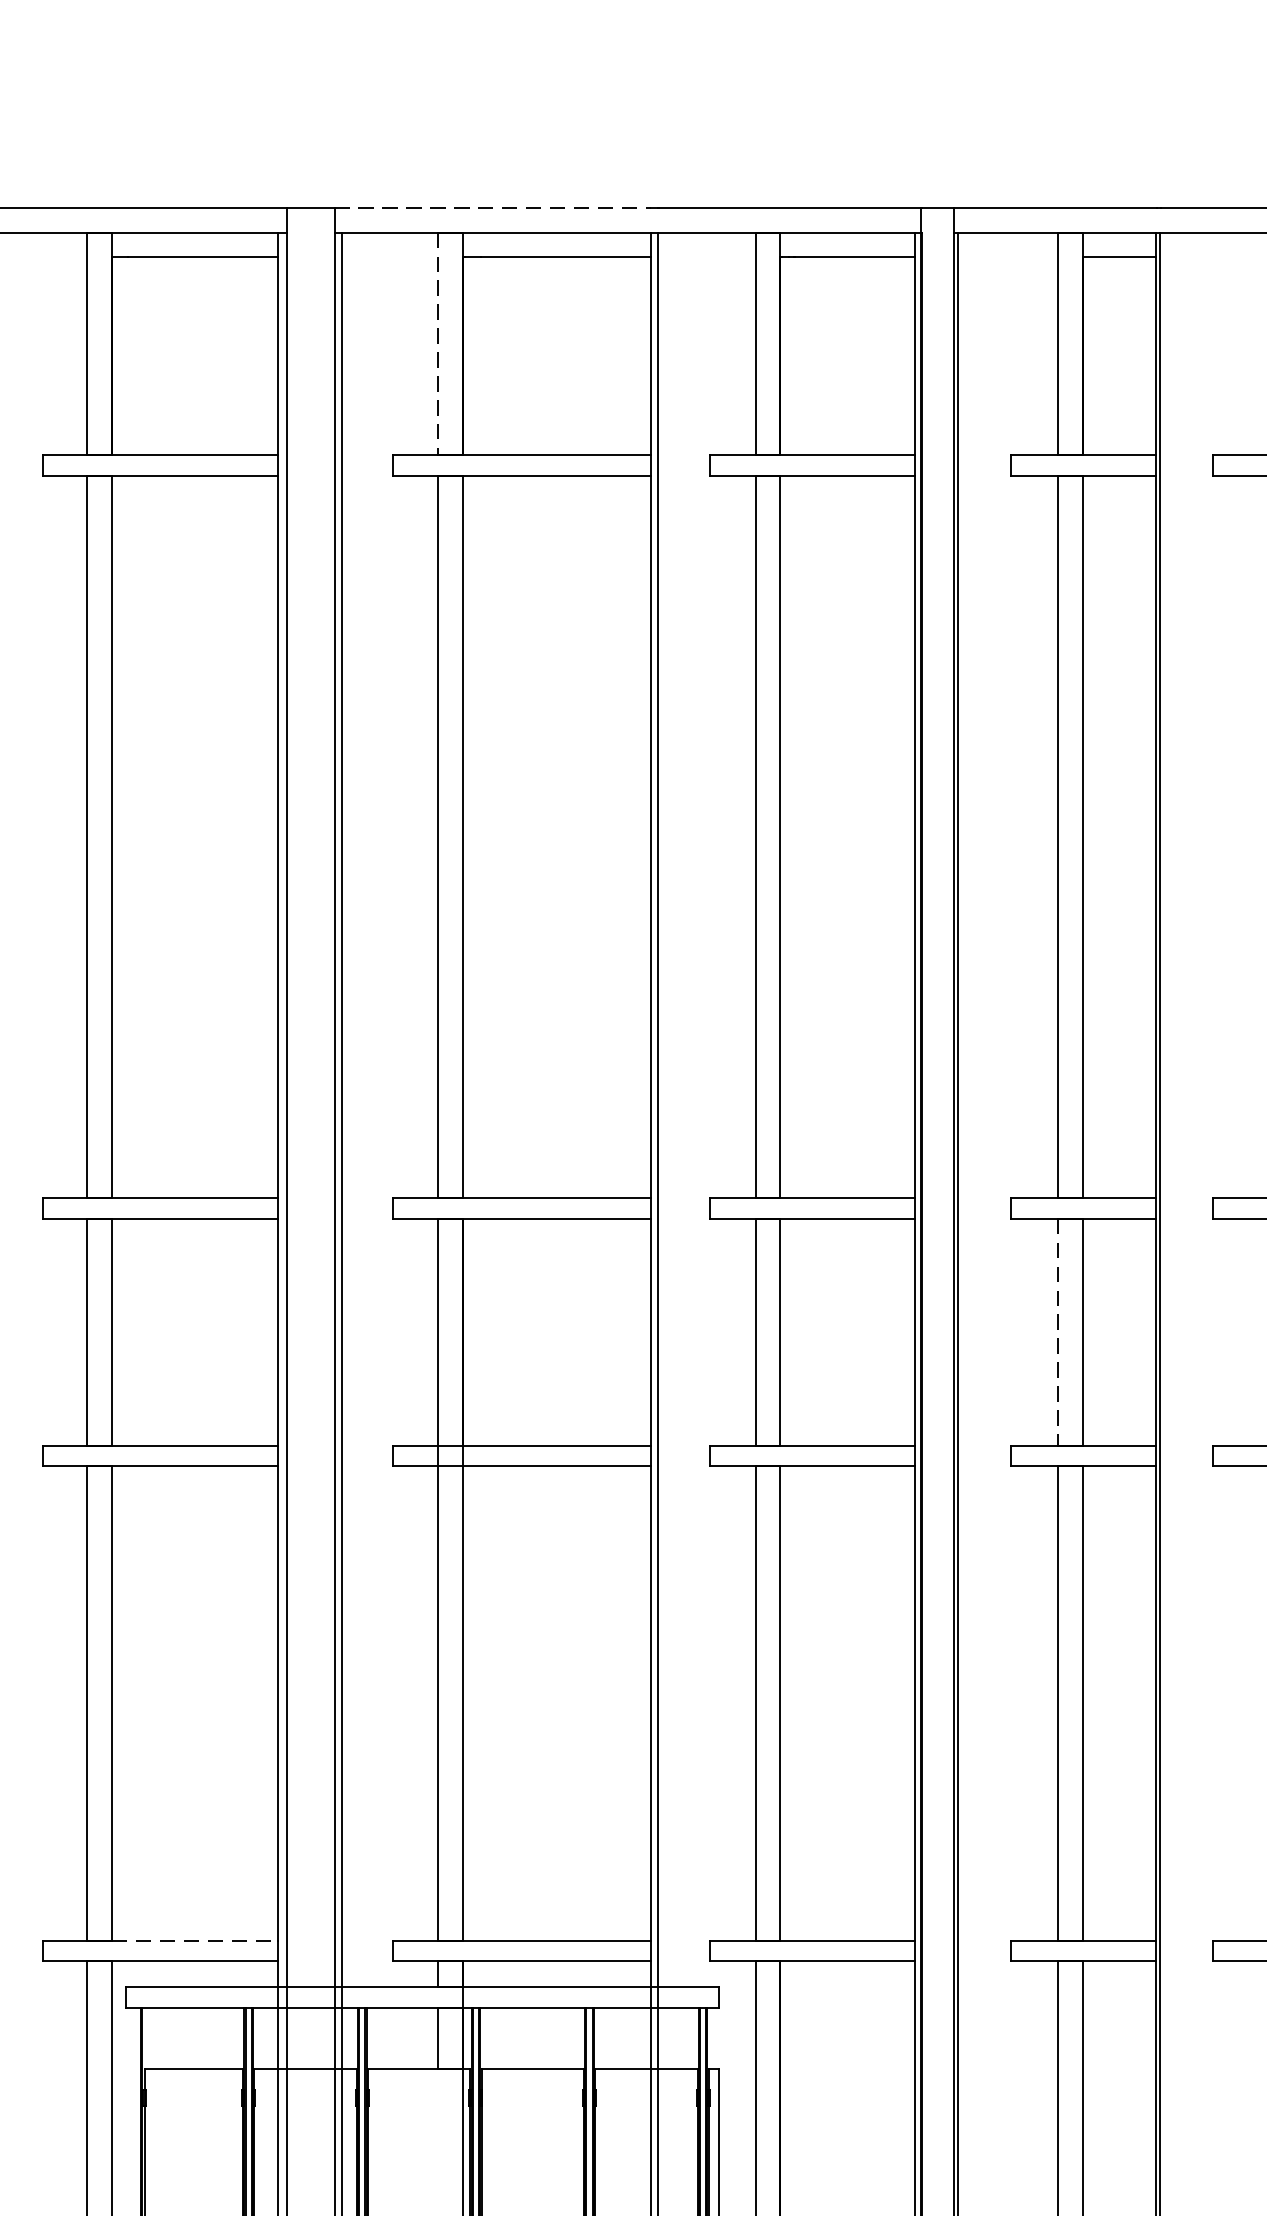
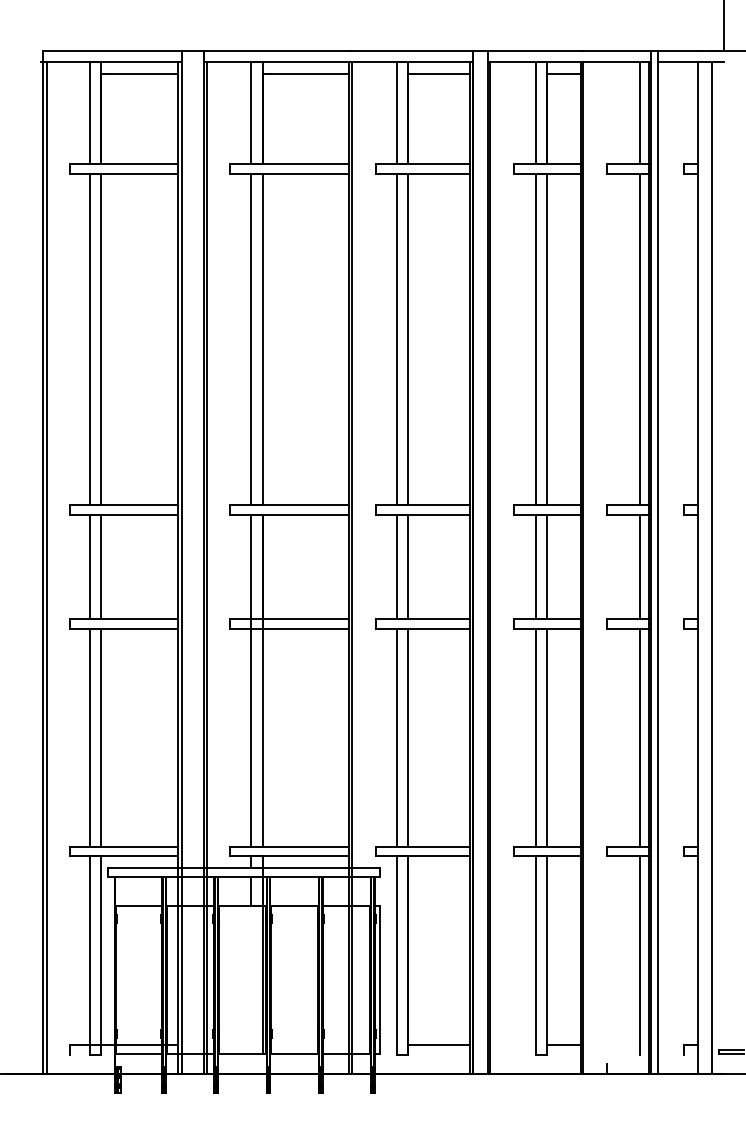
line: (493, 207) -> (276, 50), dashed -> solid
line: (438, 344) -> (251, 113), dashed -> solid
line: (1057, 1333) -> (535, 567), dashed -> solid
line: (194, 1940) -> (139, 846), dashed -> solid

